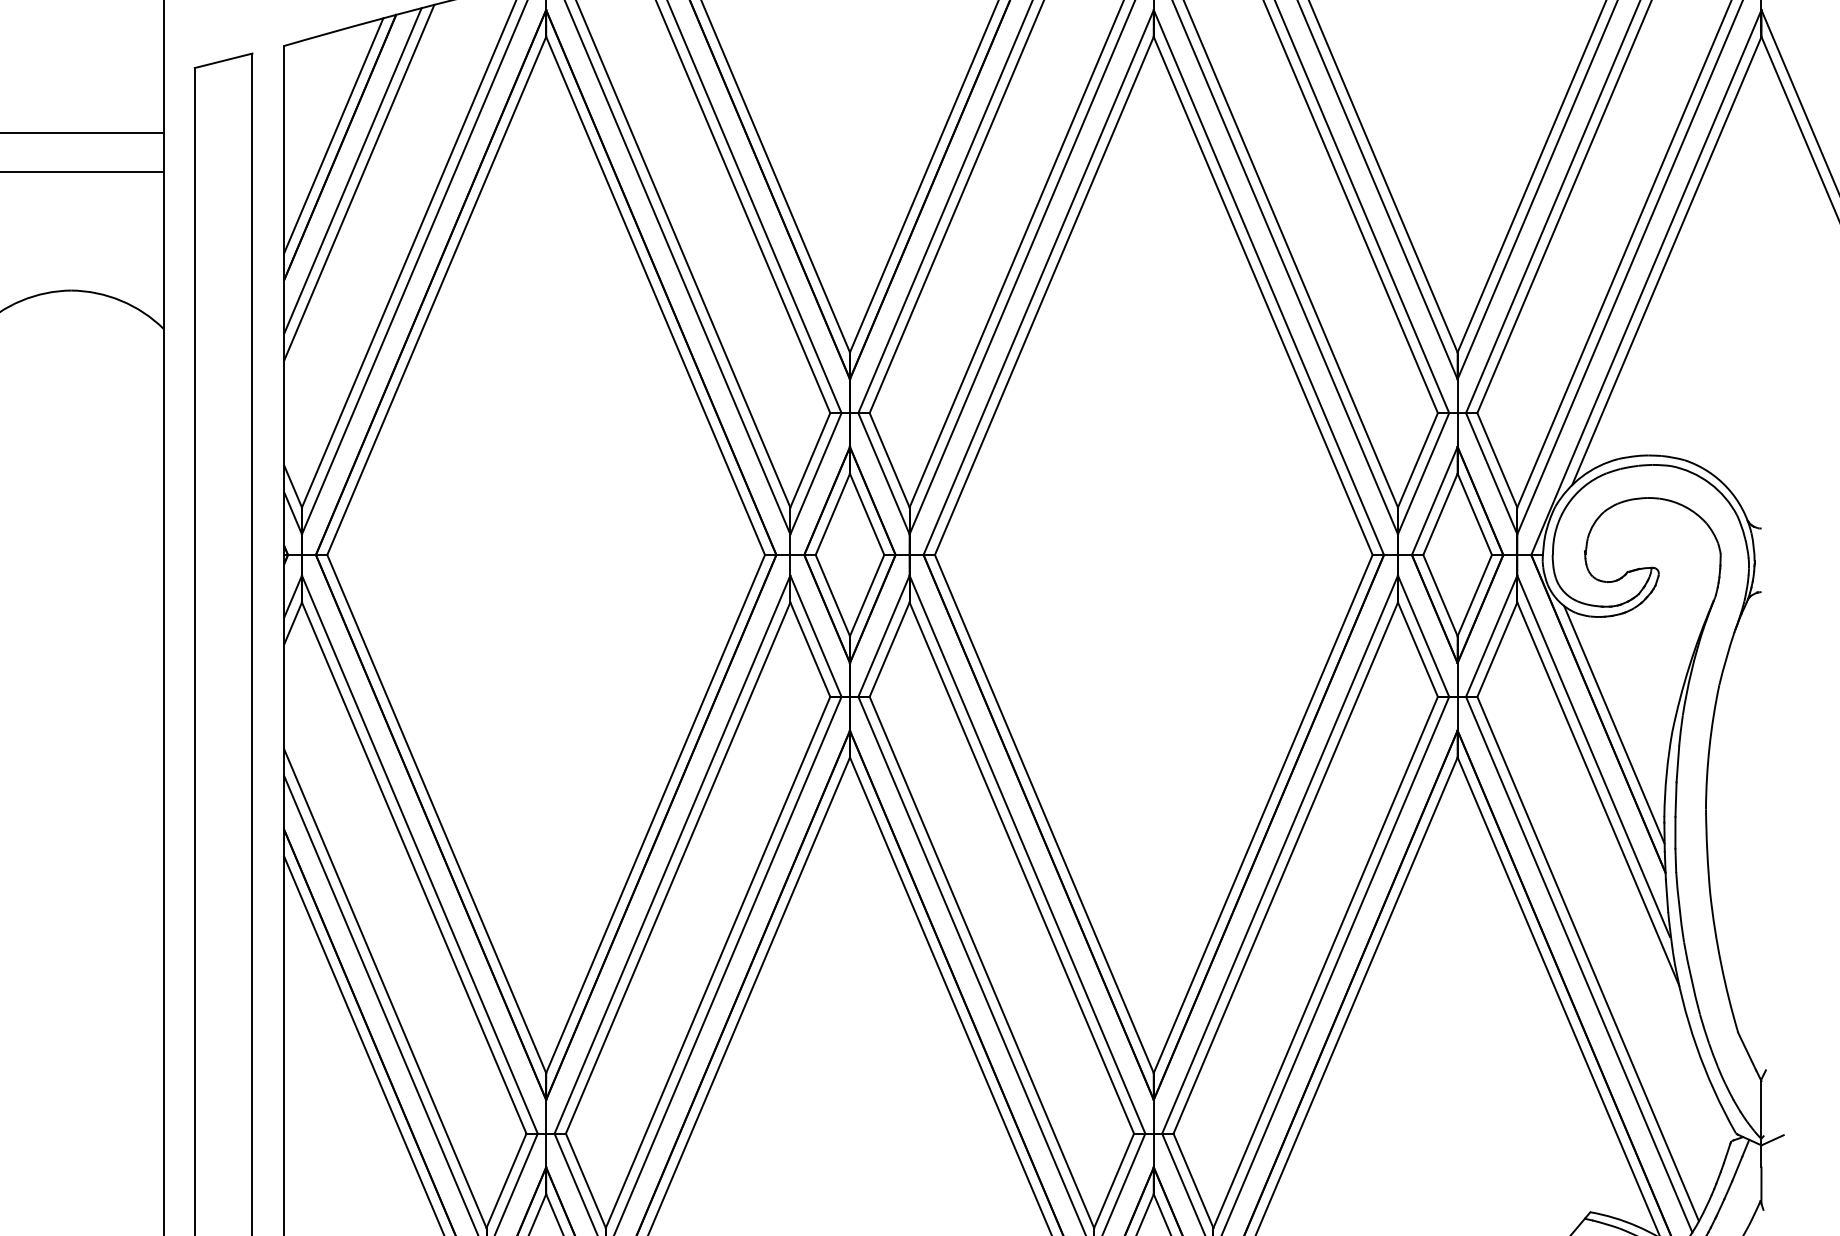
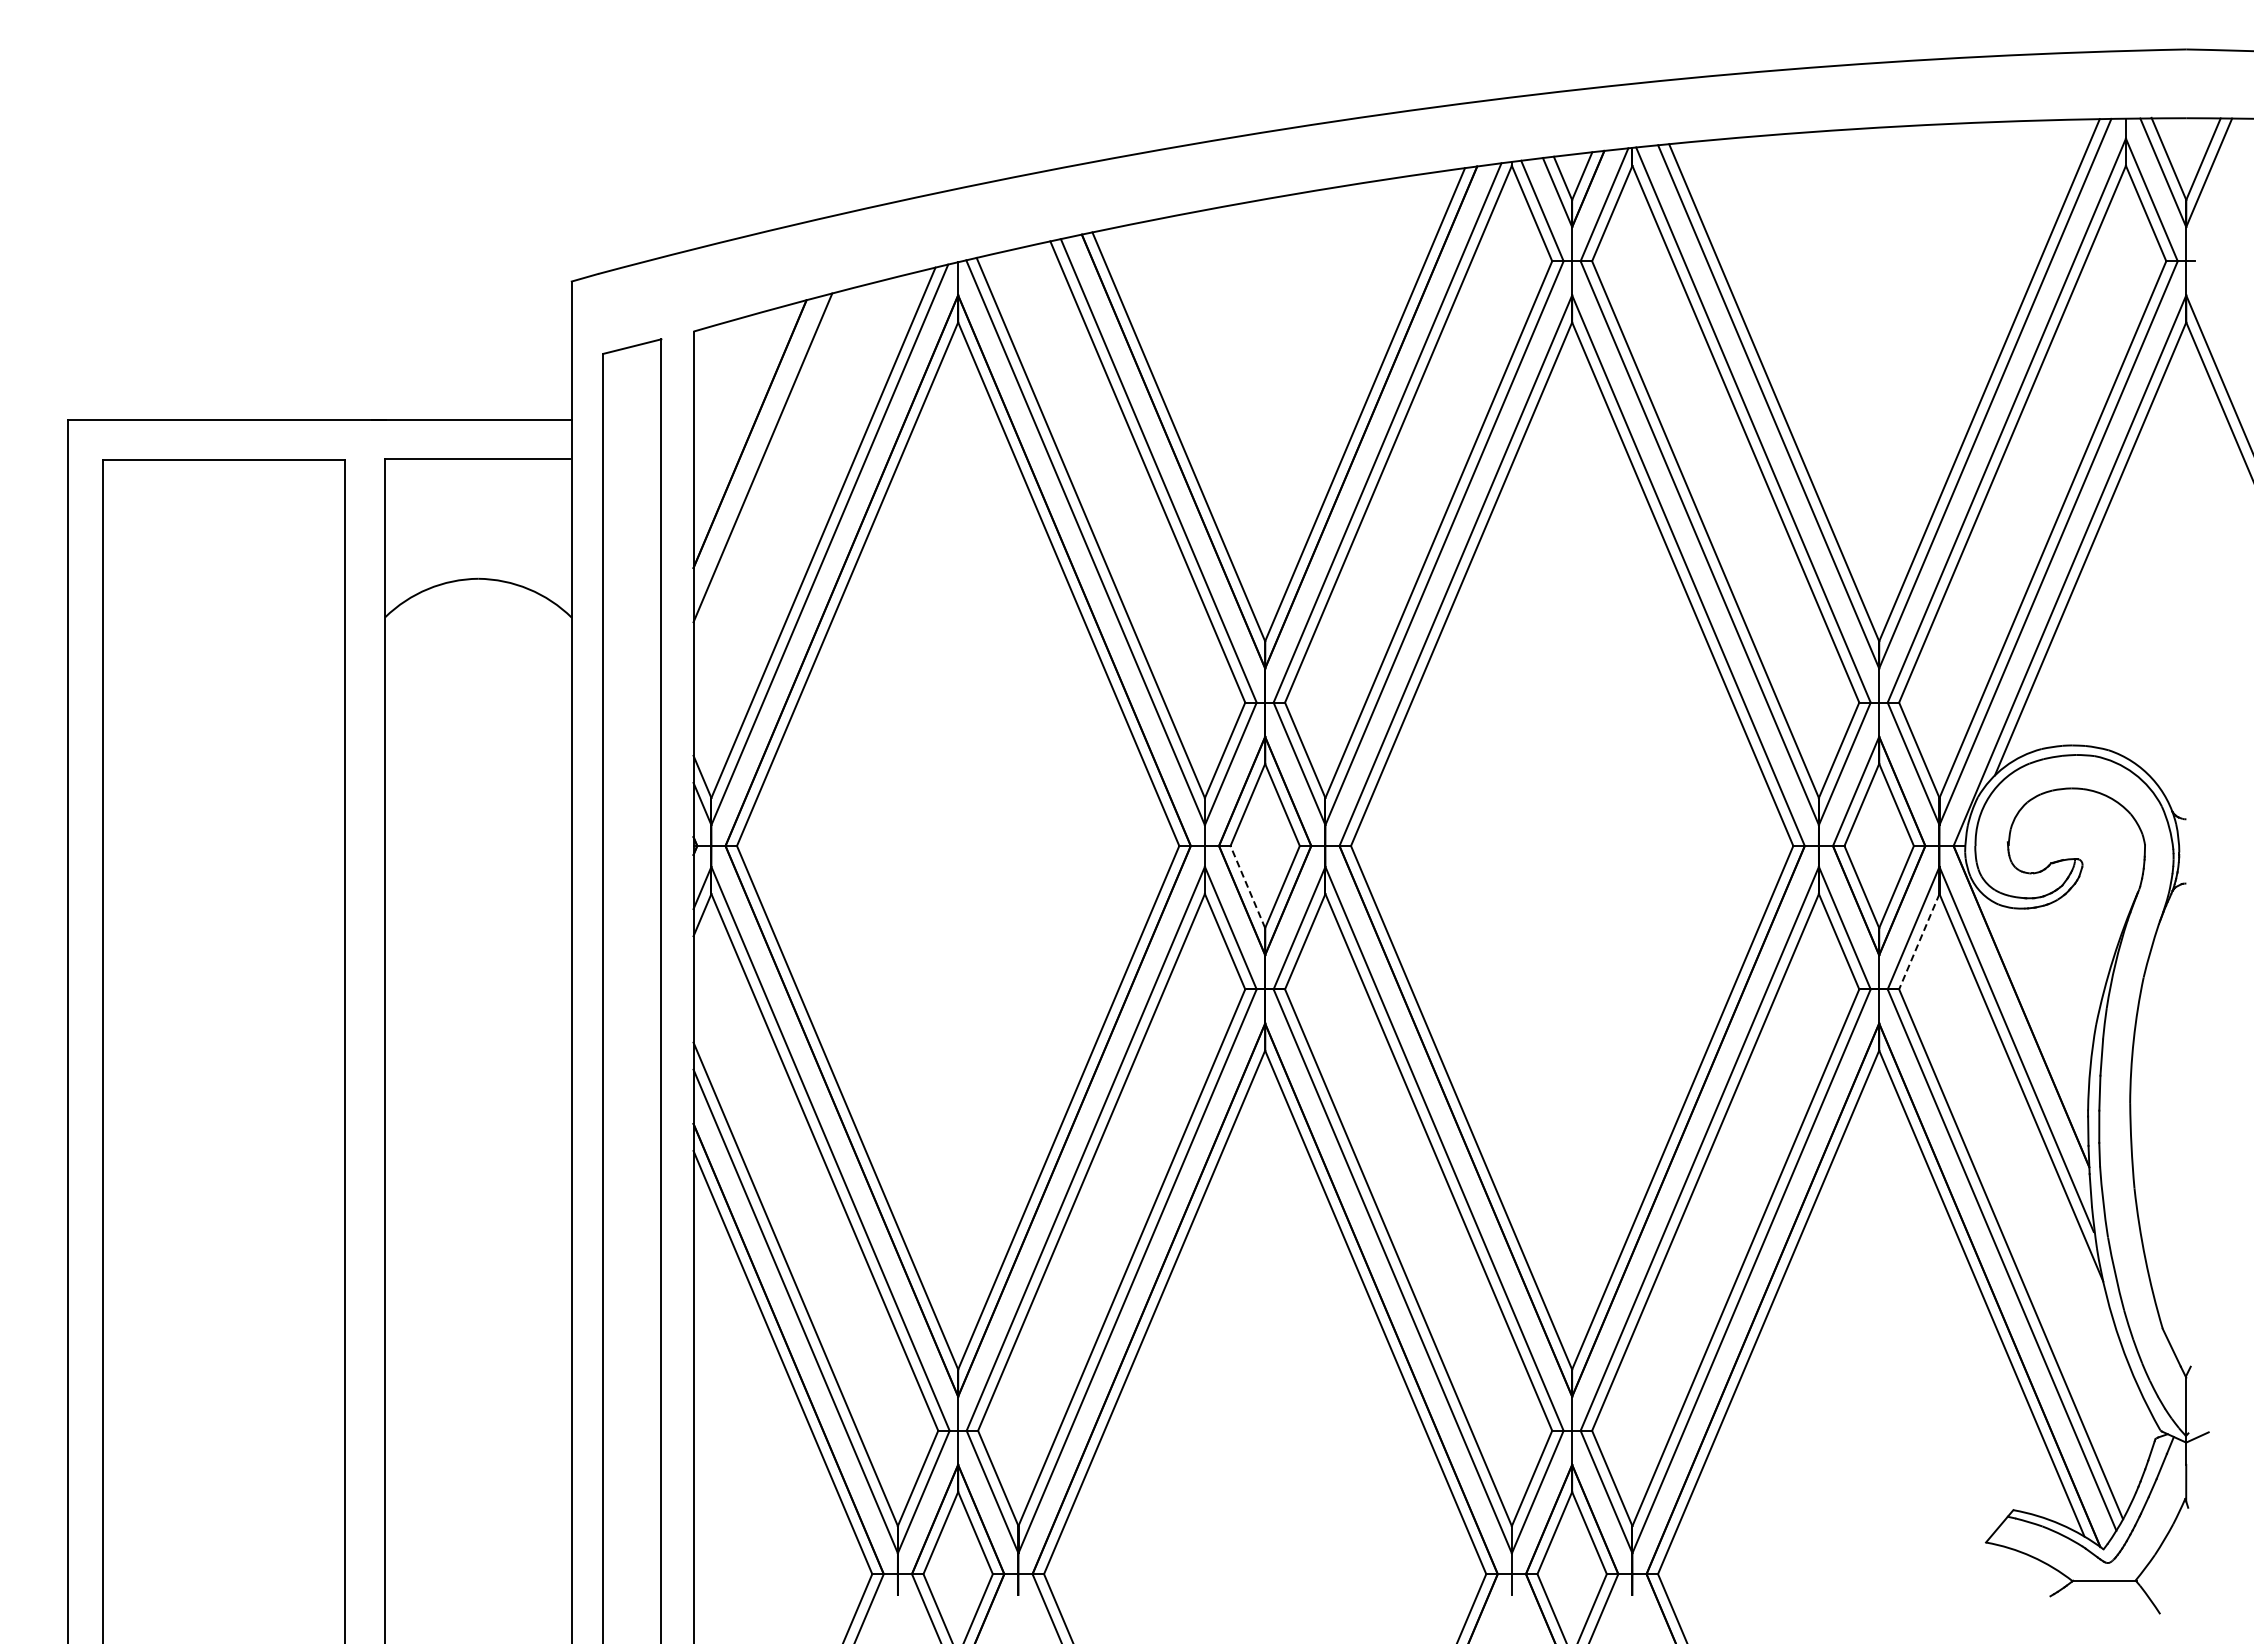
line: (333, 134) -> (743, 421), removed
line: (359, 182) -> (769, 469), removed
line: (832, 596) -> (1247, 887), solid -> dashed
line: (1497, 649) -> (1919, 941), solid -> dashed
line: (1614, 724) -> (2037, 1017), removed

